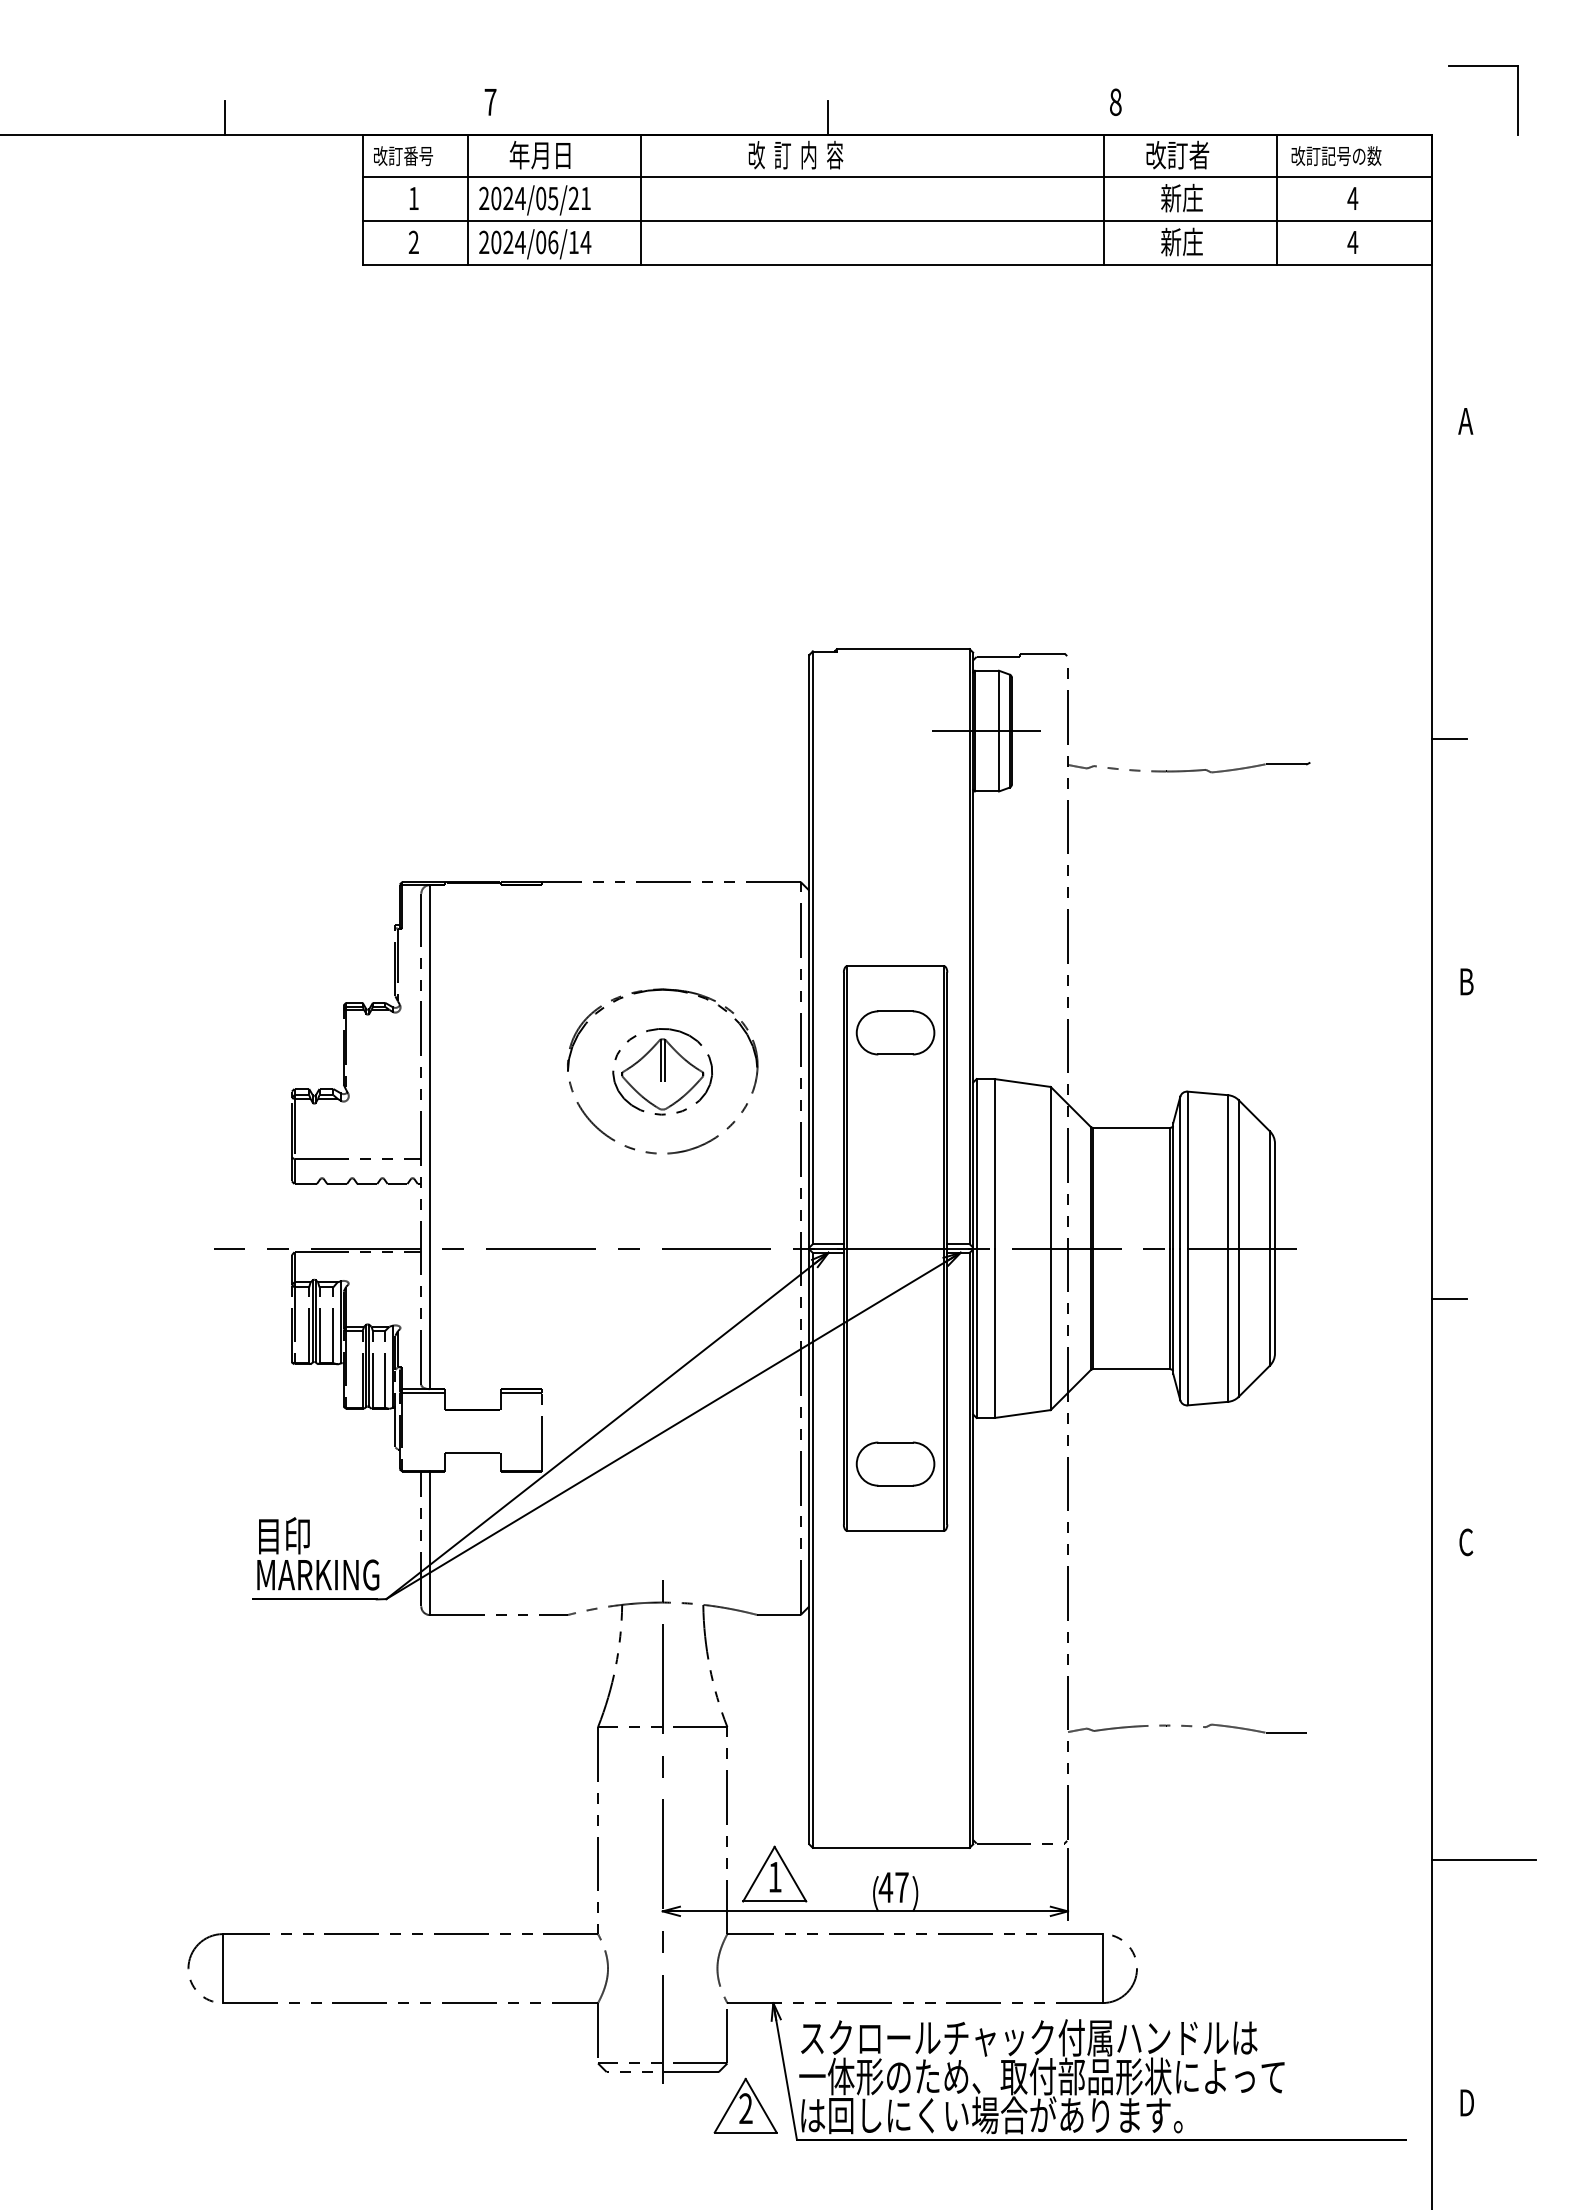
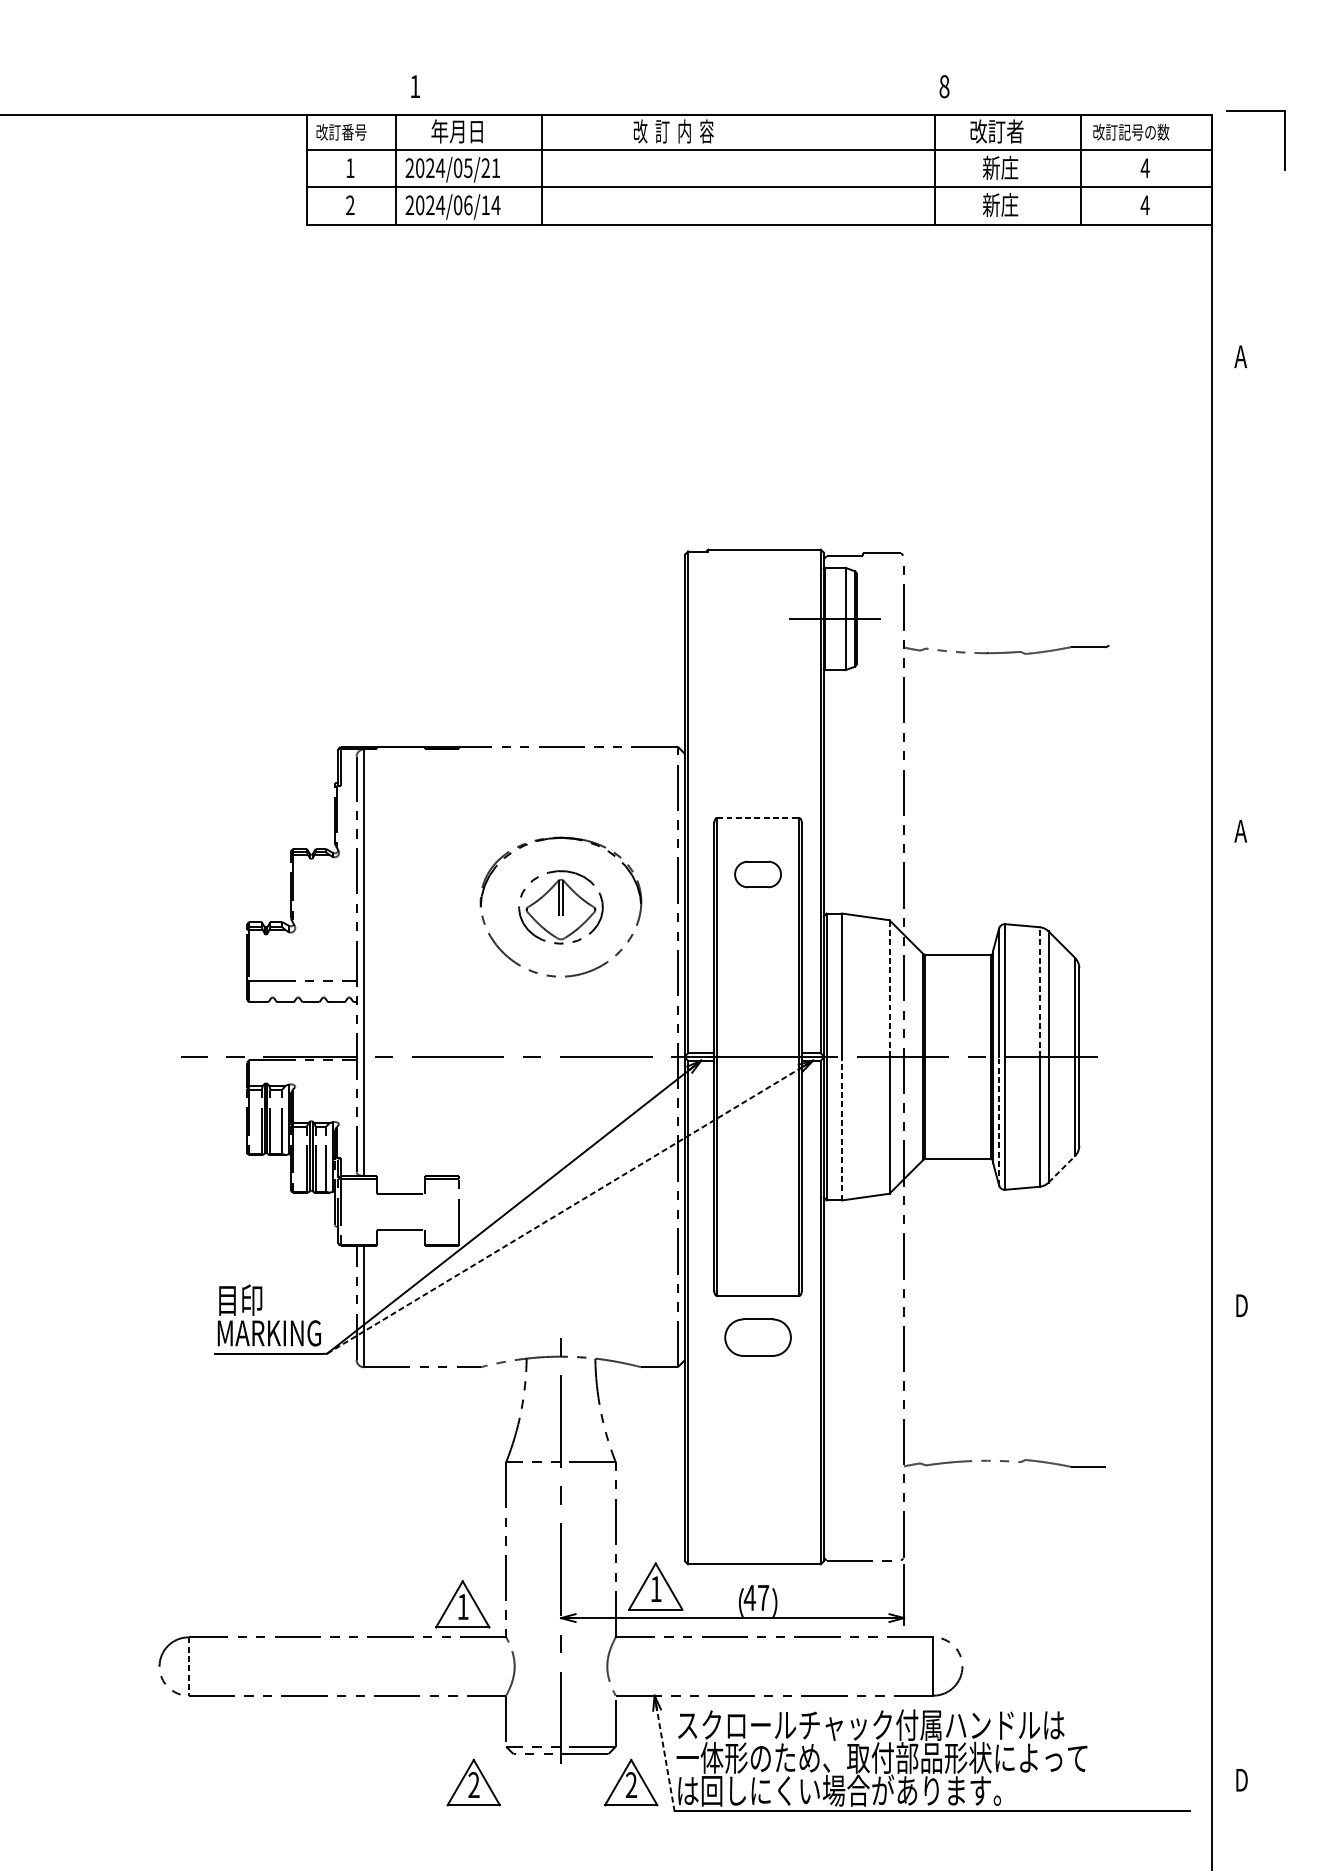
part: (1483, 66) -> (1255, 111), moved
text: (490, 102) -> (415, 86), 7 -> 1
line: (224, 117) -> (190, 99), removed
line: (828, 117) -> (701, 99), removed
line: (1449, 738) -> (1226, 625), removed
line: (896, 966) -> (758, 818), solid -> dashed
text: (1465, 981) -> (1240, 830), B -> A
part: (895, 1032) -> (758, 874), size x0.7
line: (1050, 1167) -> (889, 988), solid -> dashed
line: (1228, 1171) -> (1039, 991), solid -> dashed
line: (1449, 1299) -> (1226, 1100), removed
line: (1180, 1324) -> (999, 1121), solid -> dashed
line: (994, 1333) -> (841, 1128), solid -> dashed
line: (1254, 1380) -> (1061, 1168), solid -> dashed
line: (673, 1425) -> (570, 1206), solid -> dashed
part: (895, 1463) -> (758, 1337), moved
text: (1466, 1542) -> (1241, 1305), C -> D
line: (1483, 1859) -> (1255, 1574), removed
part: (546, 1894) -> (462, 1603), added
line: (222, 1969) -> (188, 1667), solid -> dashed
line: (785, 2071) -> (664, 1753), solid -> dashed
part: (559, 2105) -> (473, 1782), added

